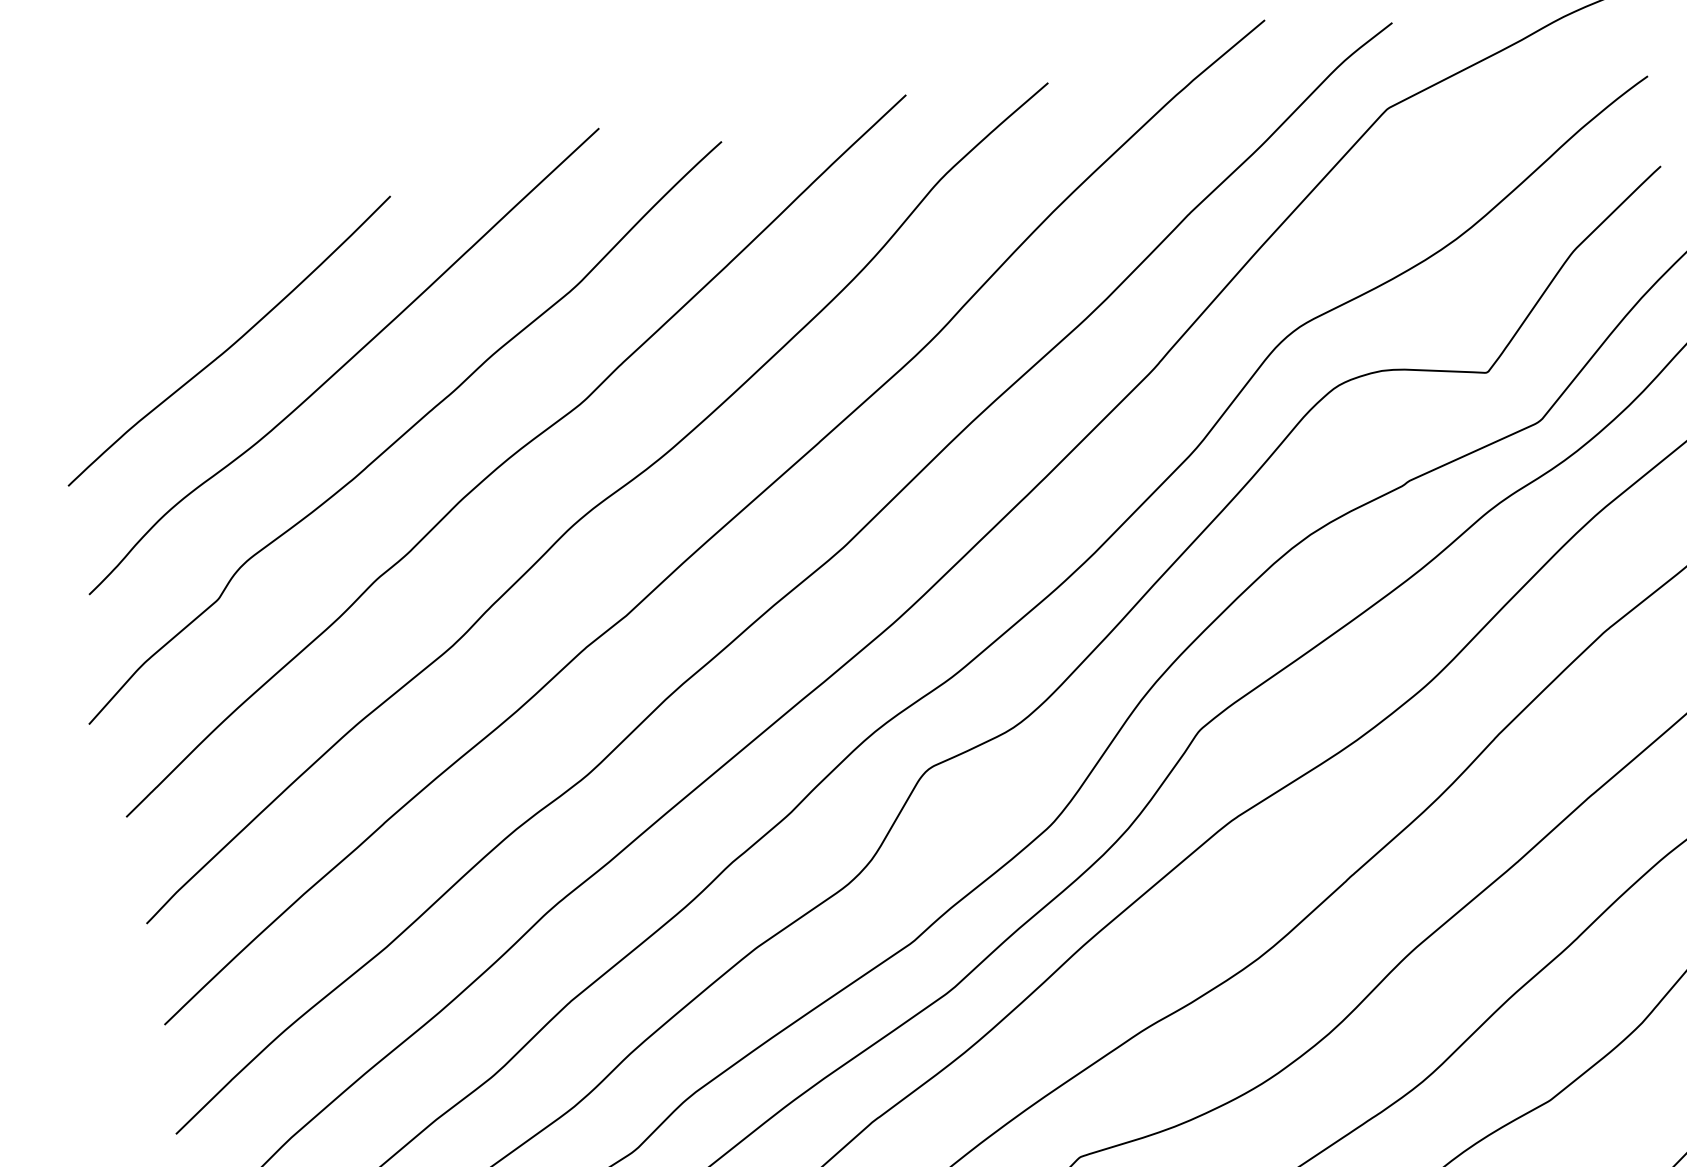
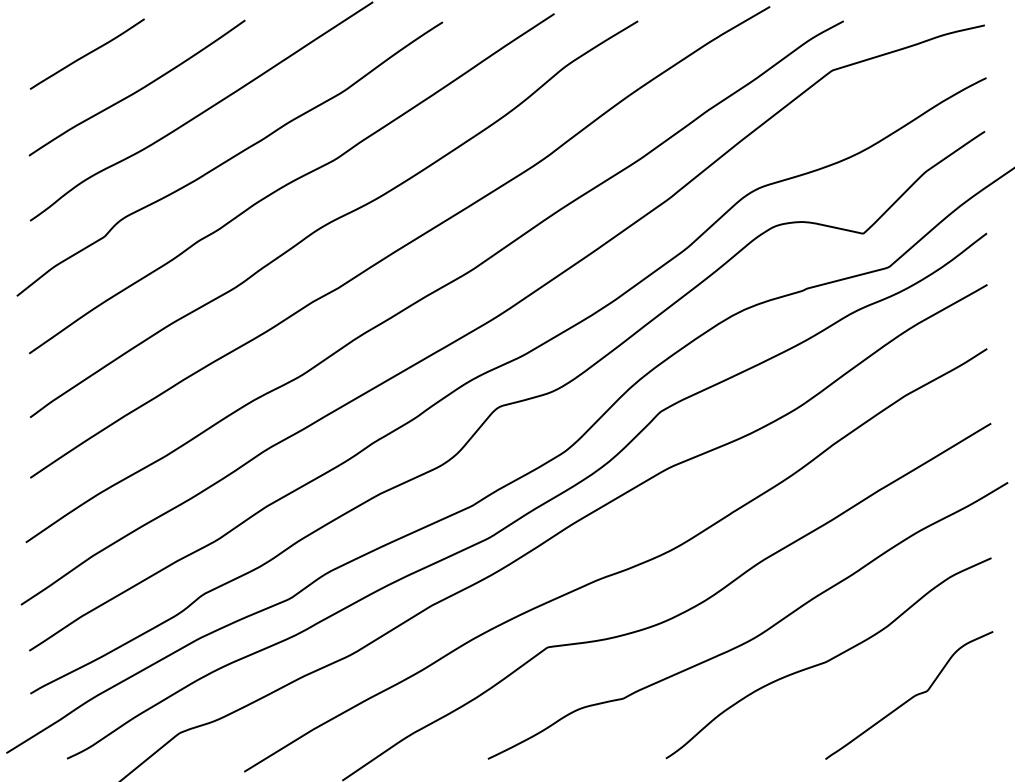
curve: (134, 298) -> (86, 53), added

